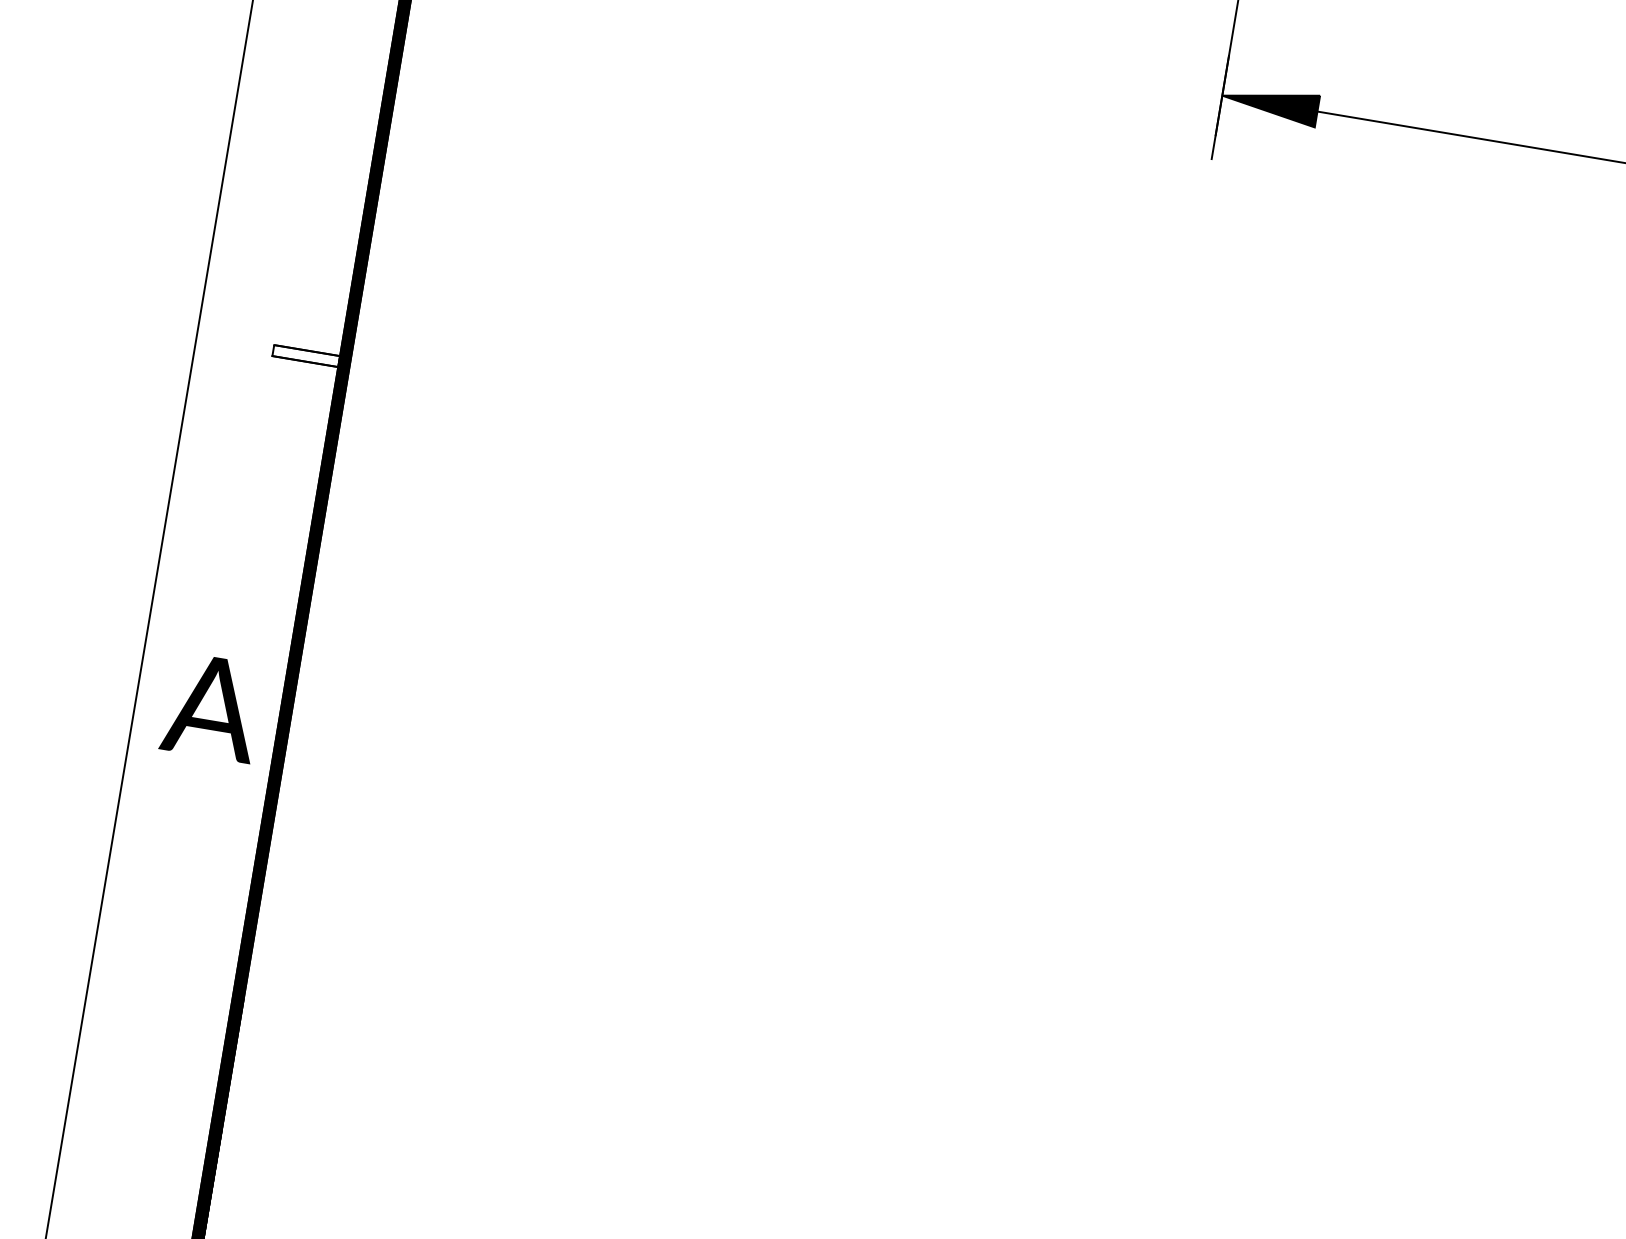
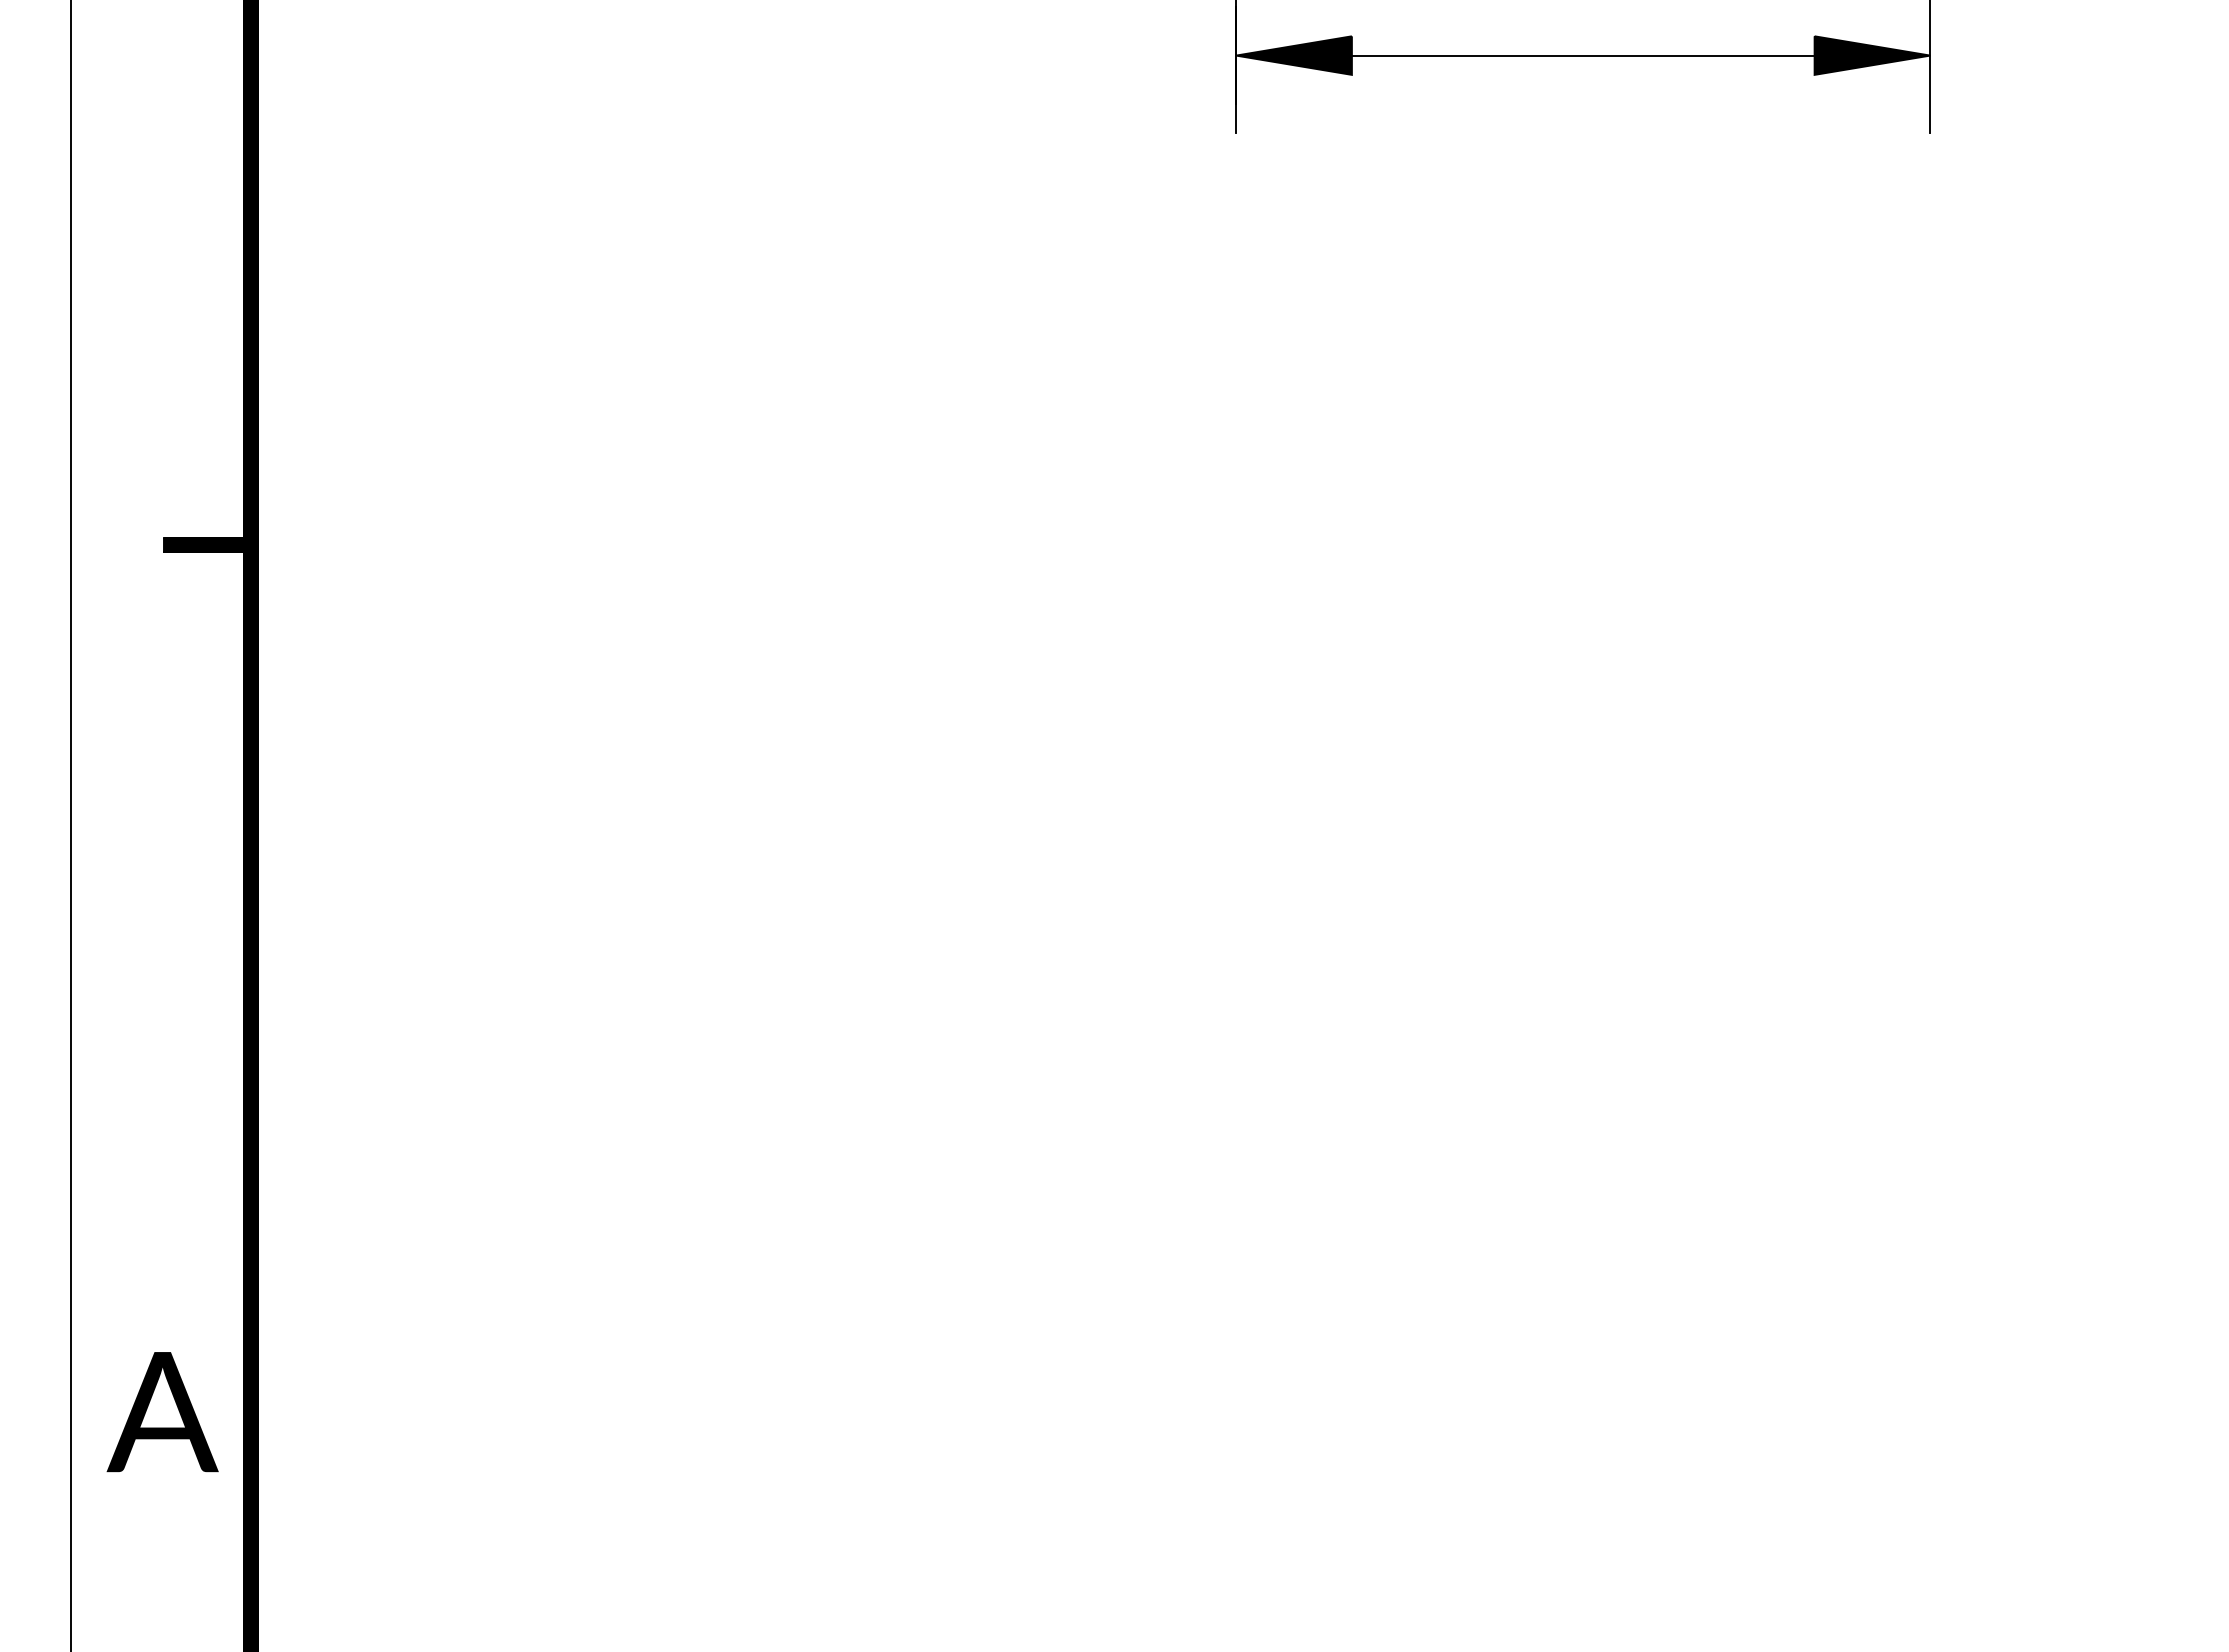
fill: (306, 355) -> (204, 544), added
text: (212, 707) -> (162, 1412), moved

